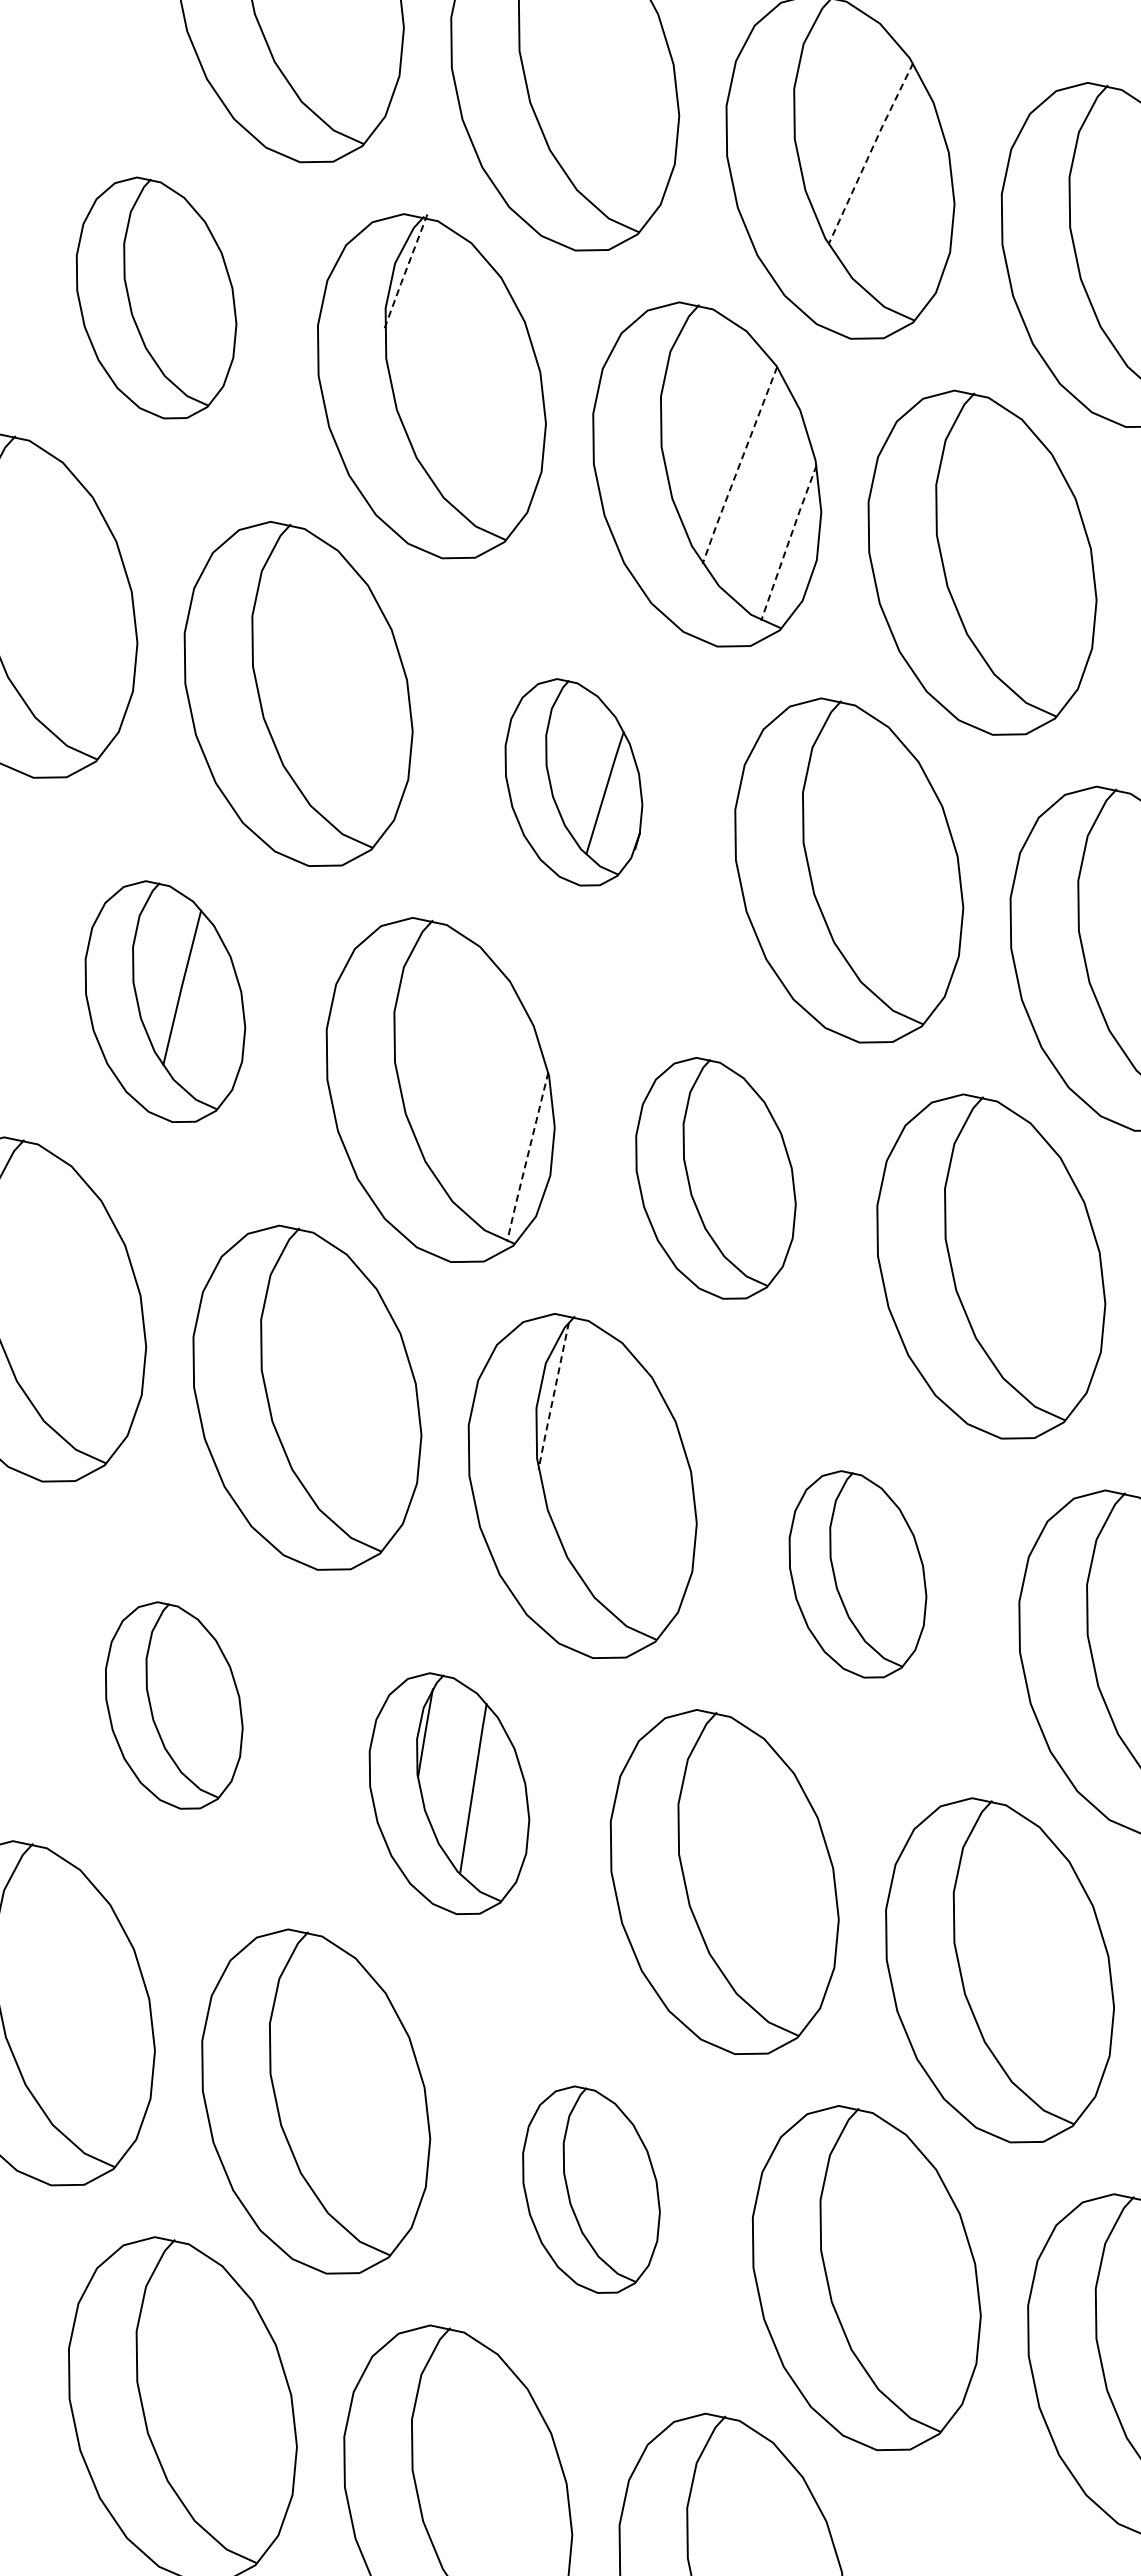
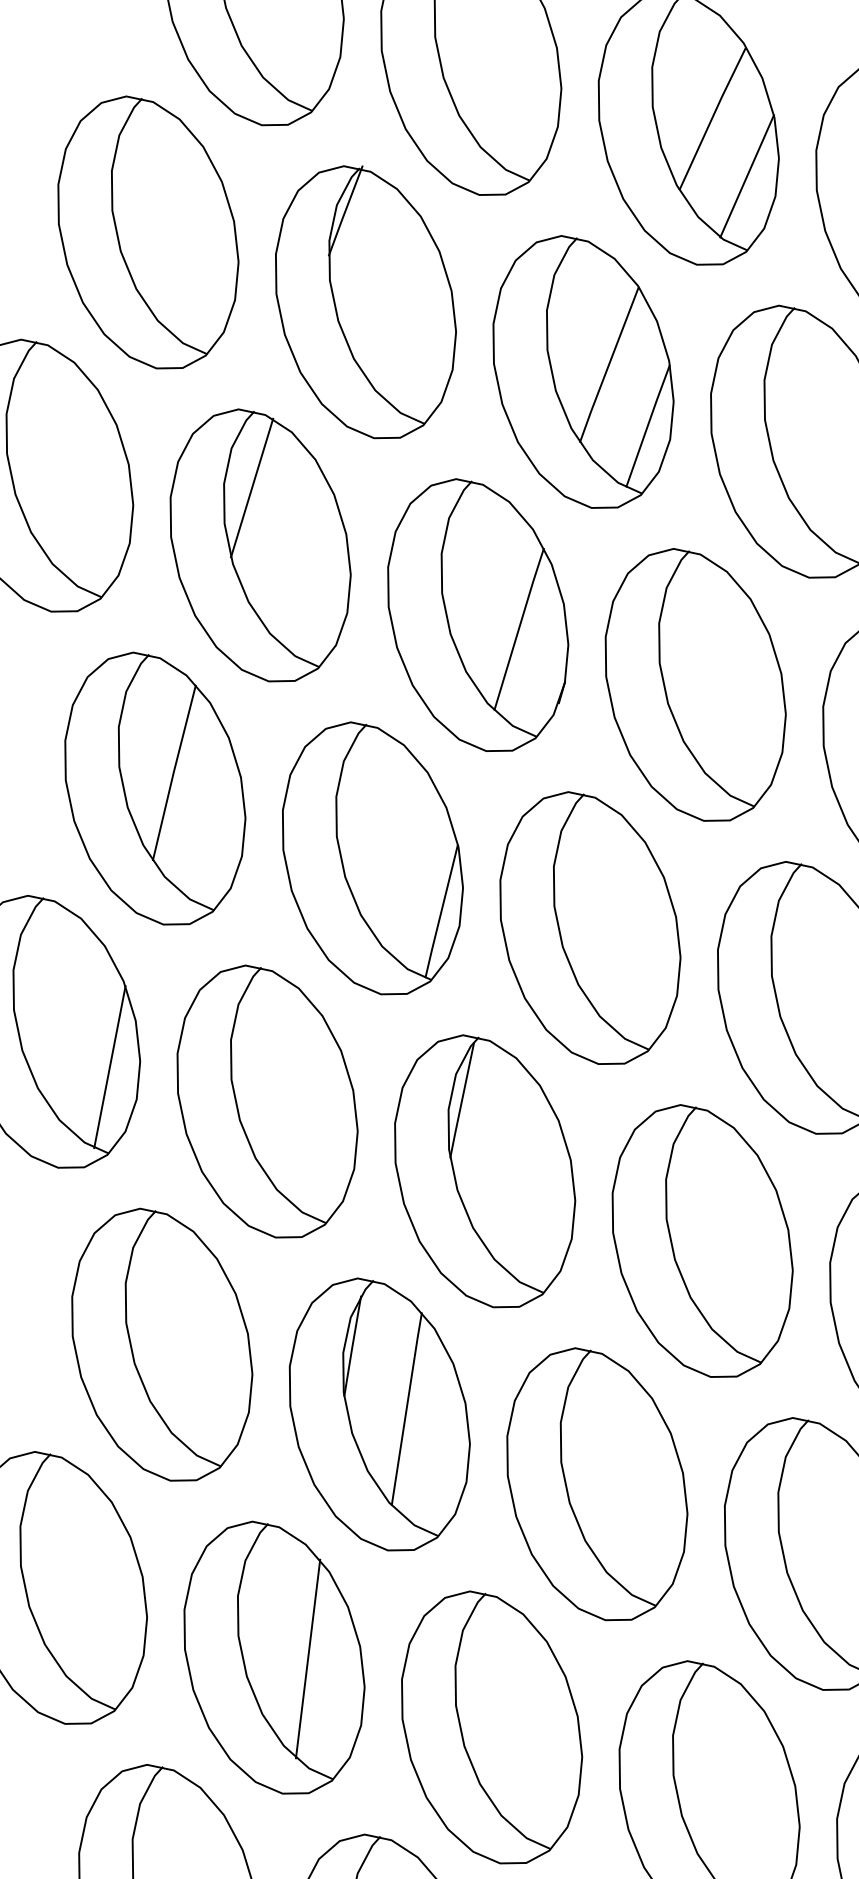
line: (870, 152) -> (712, 117), dashed -> solid
line: (914, 226) -> (747, 176), added
line: (405, 271) -> (345, 211), dashed -> solid
part: (156, 297) -> (148, 232), size x1.43
line: (738, 466) -> (608, 365), dashed -> solid
line: (788, 543) -> (647, 426), dashed -> solid
line: (287, 621) -> (251, 488), added
part: (573, 782) -> (477, 615), size x1.67
part: (165, 1001) -> (155, 788), size x1.43
line: (527, 1157) -> (441, 911), dashed -> solid
part: (715, 1178) -> (590, 928), size x1.43
line: (107, 1353) -> (109, 1066), added
line: (553, 1396) -> (462, 1100), dashed -> solid
part: (857, 1574) -> (702, 1241), size x1.67
part: (174, 1705) -> (162, 1344), size x1.67
part: (449, 1793) -> (379, 1414), size x1.43
line: (358, 2102) -> (307, 1658), added
part: (591, 2189) -> (492, 1727), size x1.67

